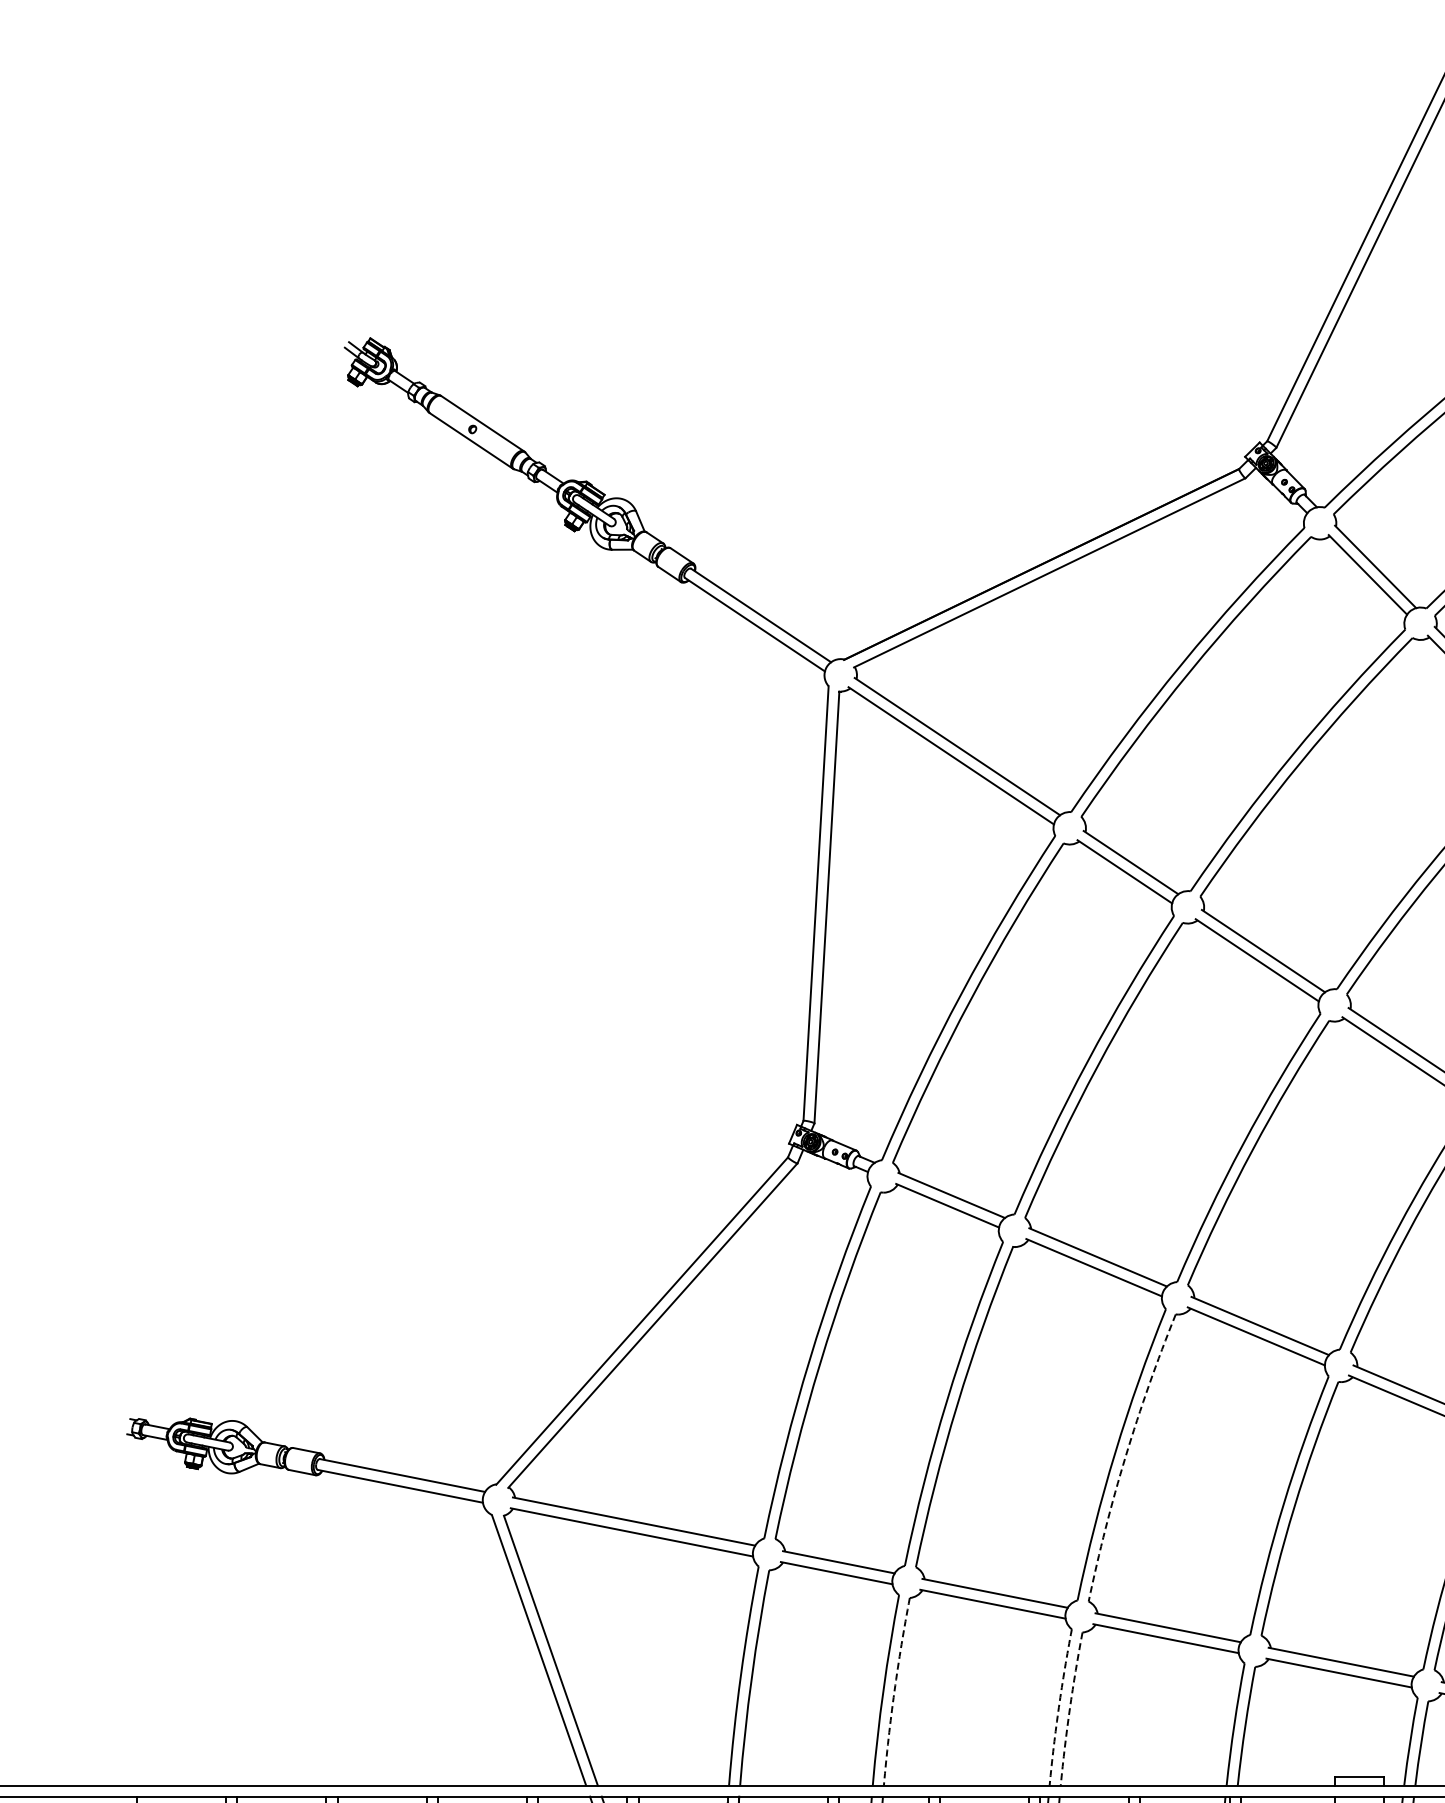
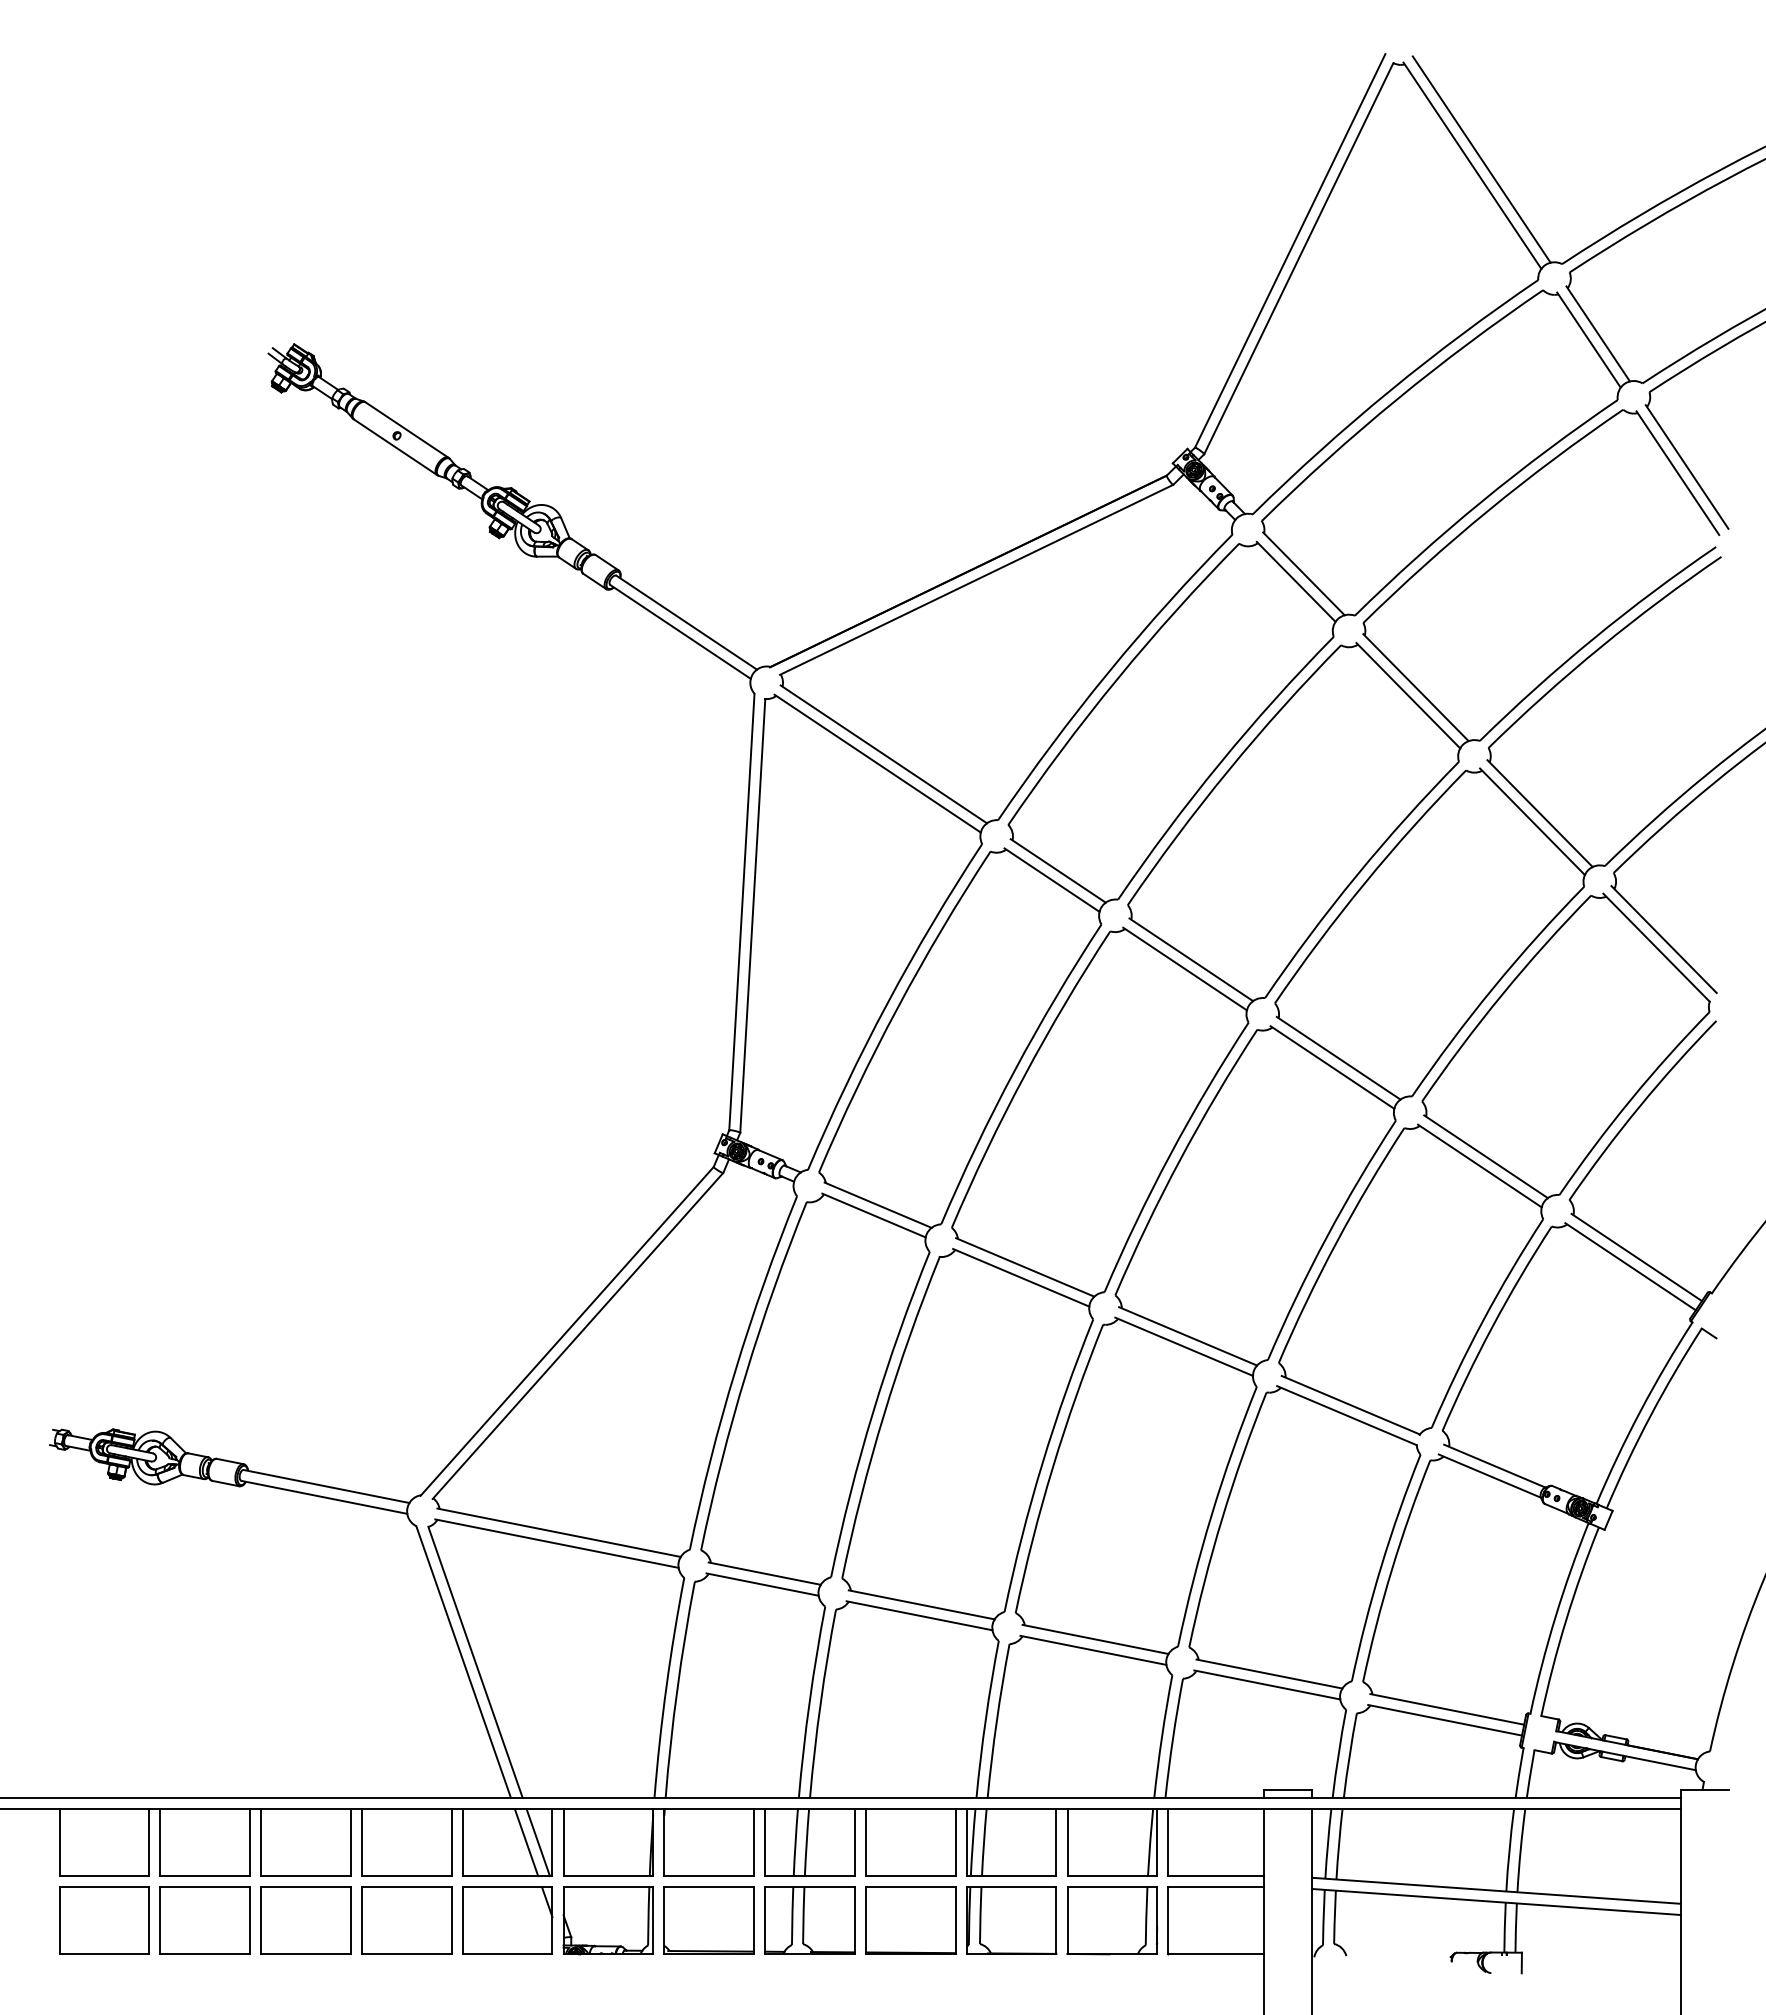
arc: (1126, 1455) -> (1053, 1466), dashed -> solid
arc: (894, 1691) -> (820, 1703), dashed -> solid
arc: (1058, 1707) -> (985, 1719), dashed -> solid
arc: (1069, 1708) -> (996, 1720), dashed -> solid

